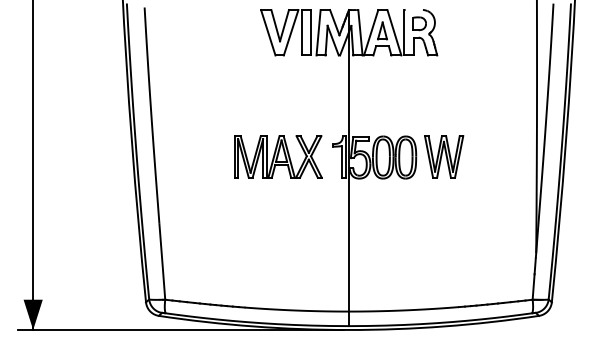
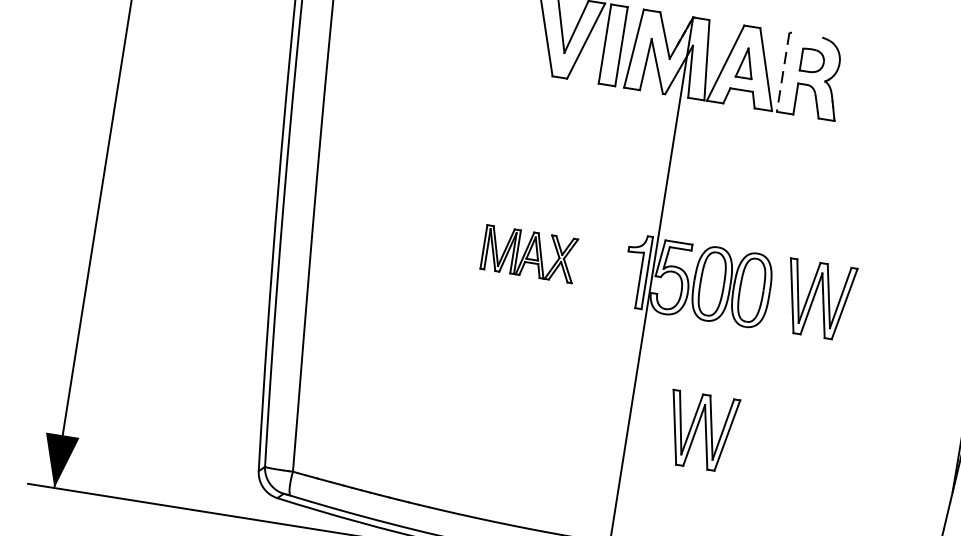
line: (404, 32) -> (783, 71), solid -> dashed
part: (278, 156) -> (529, 253), size x0.6
part: (390, 240) -> (701, 430), added

